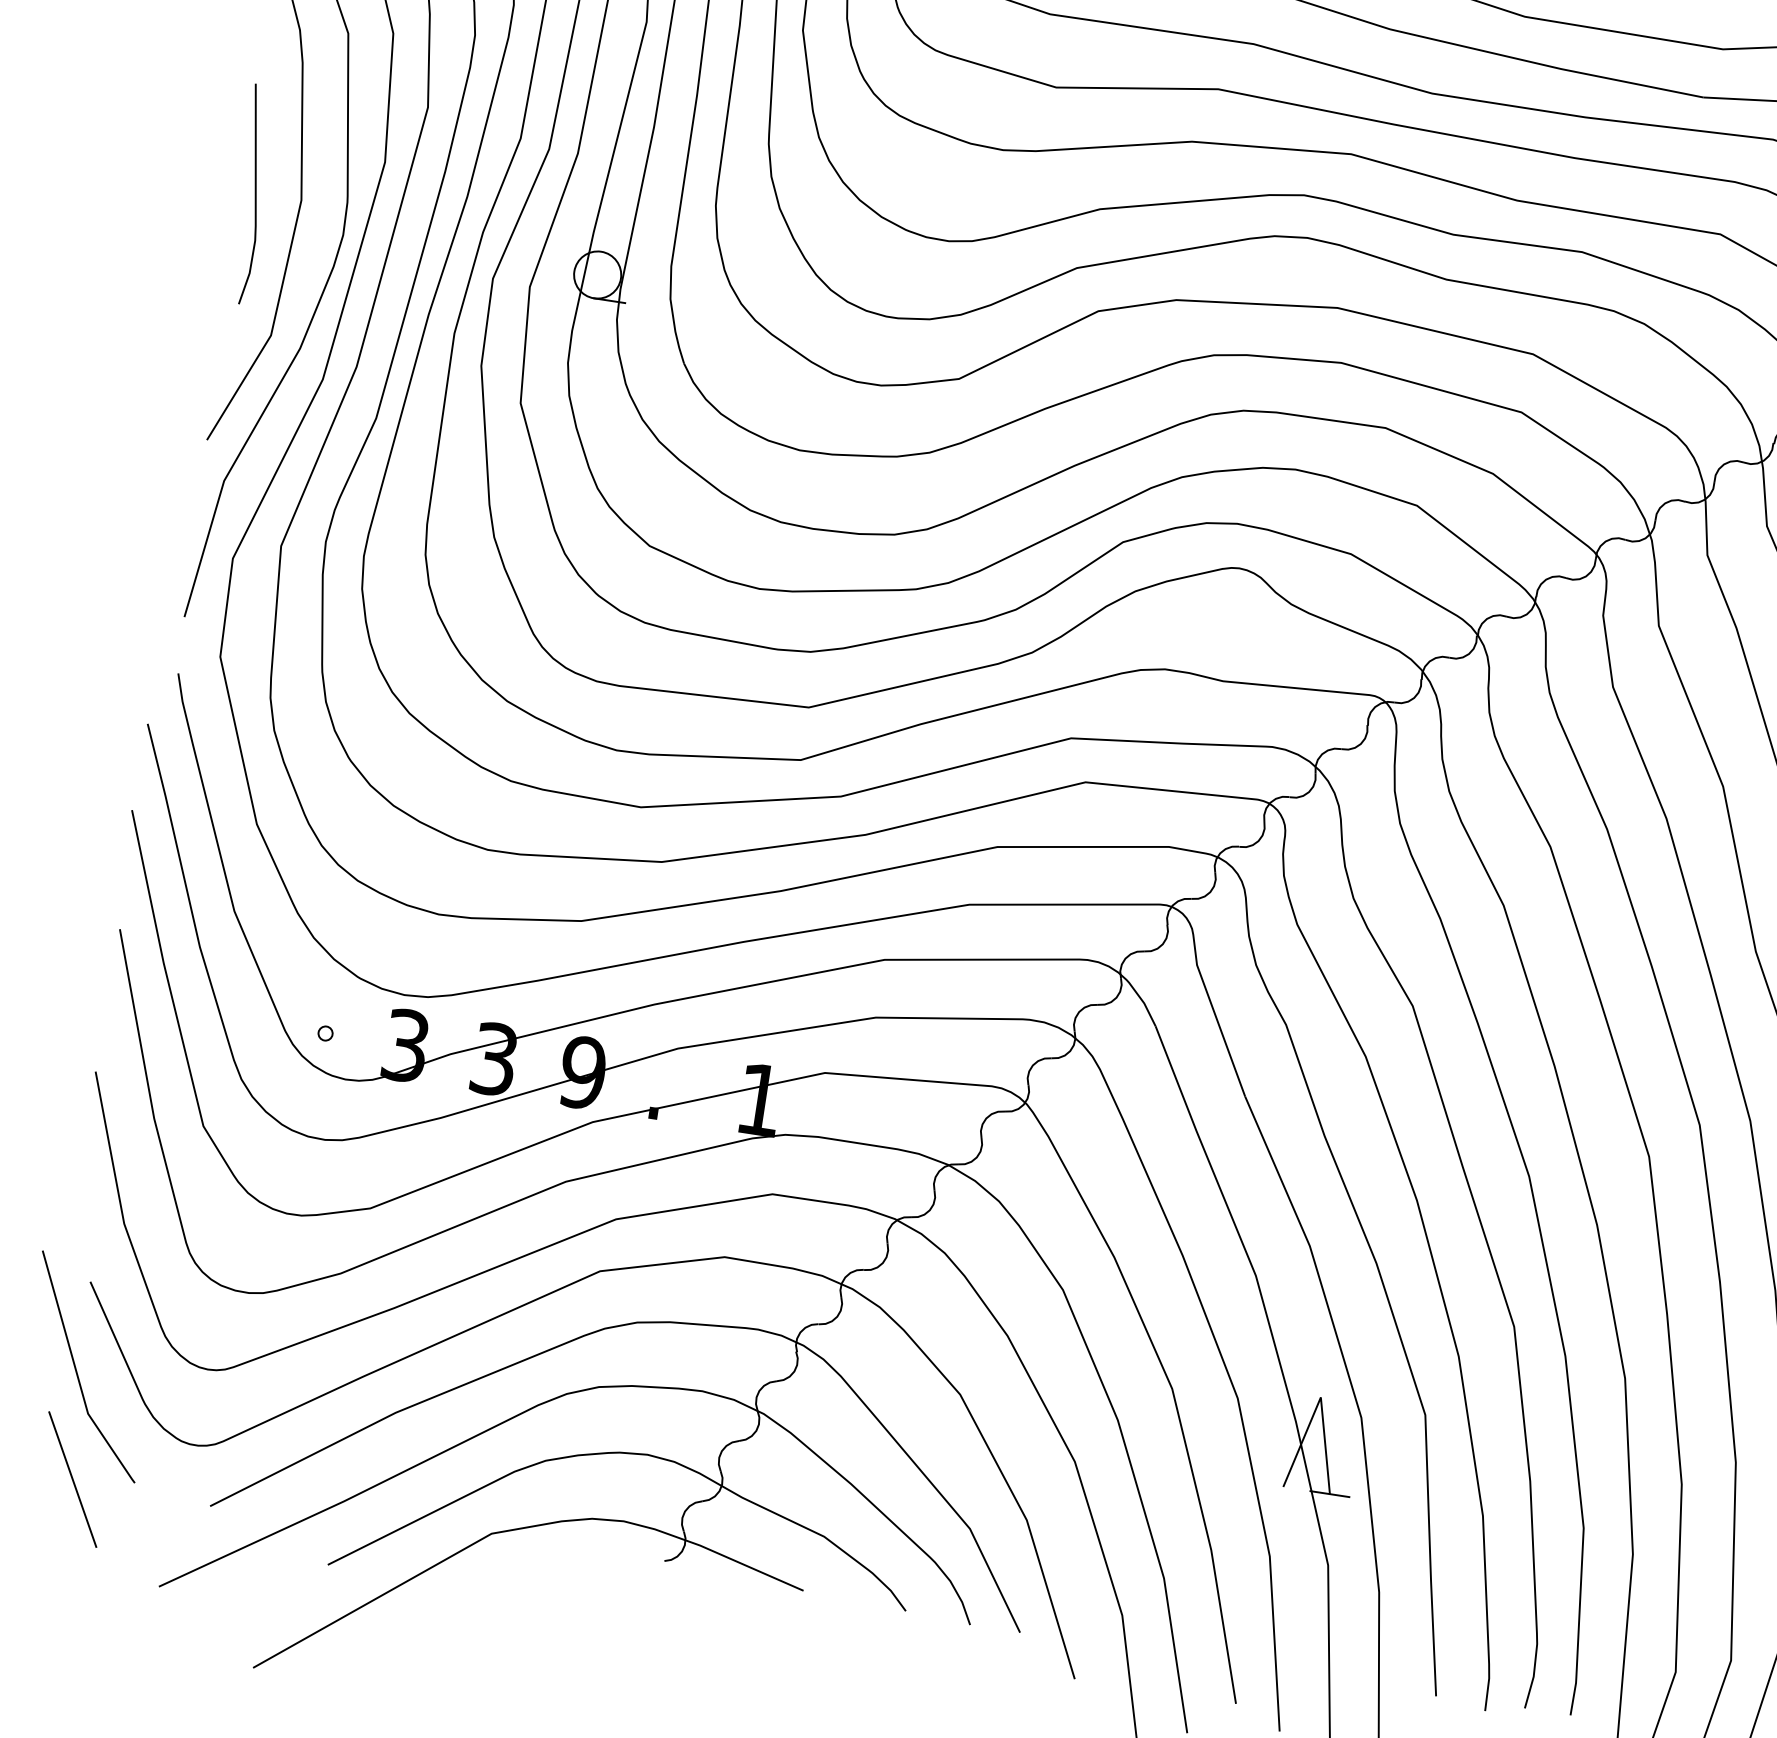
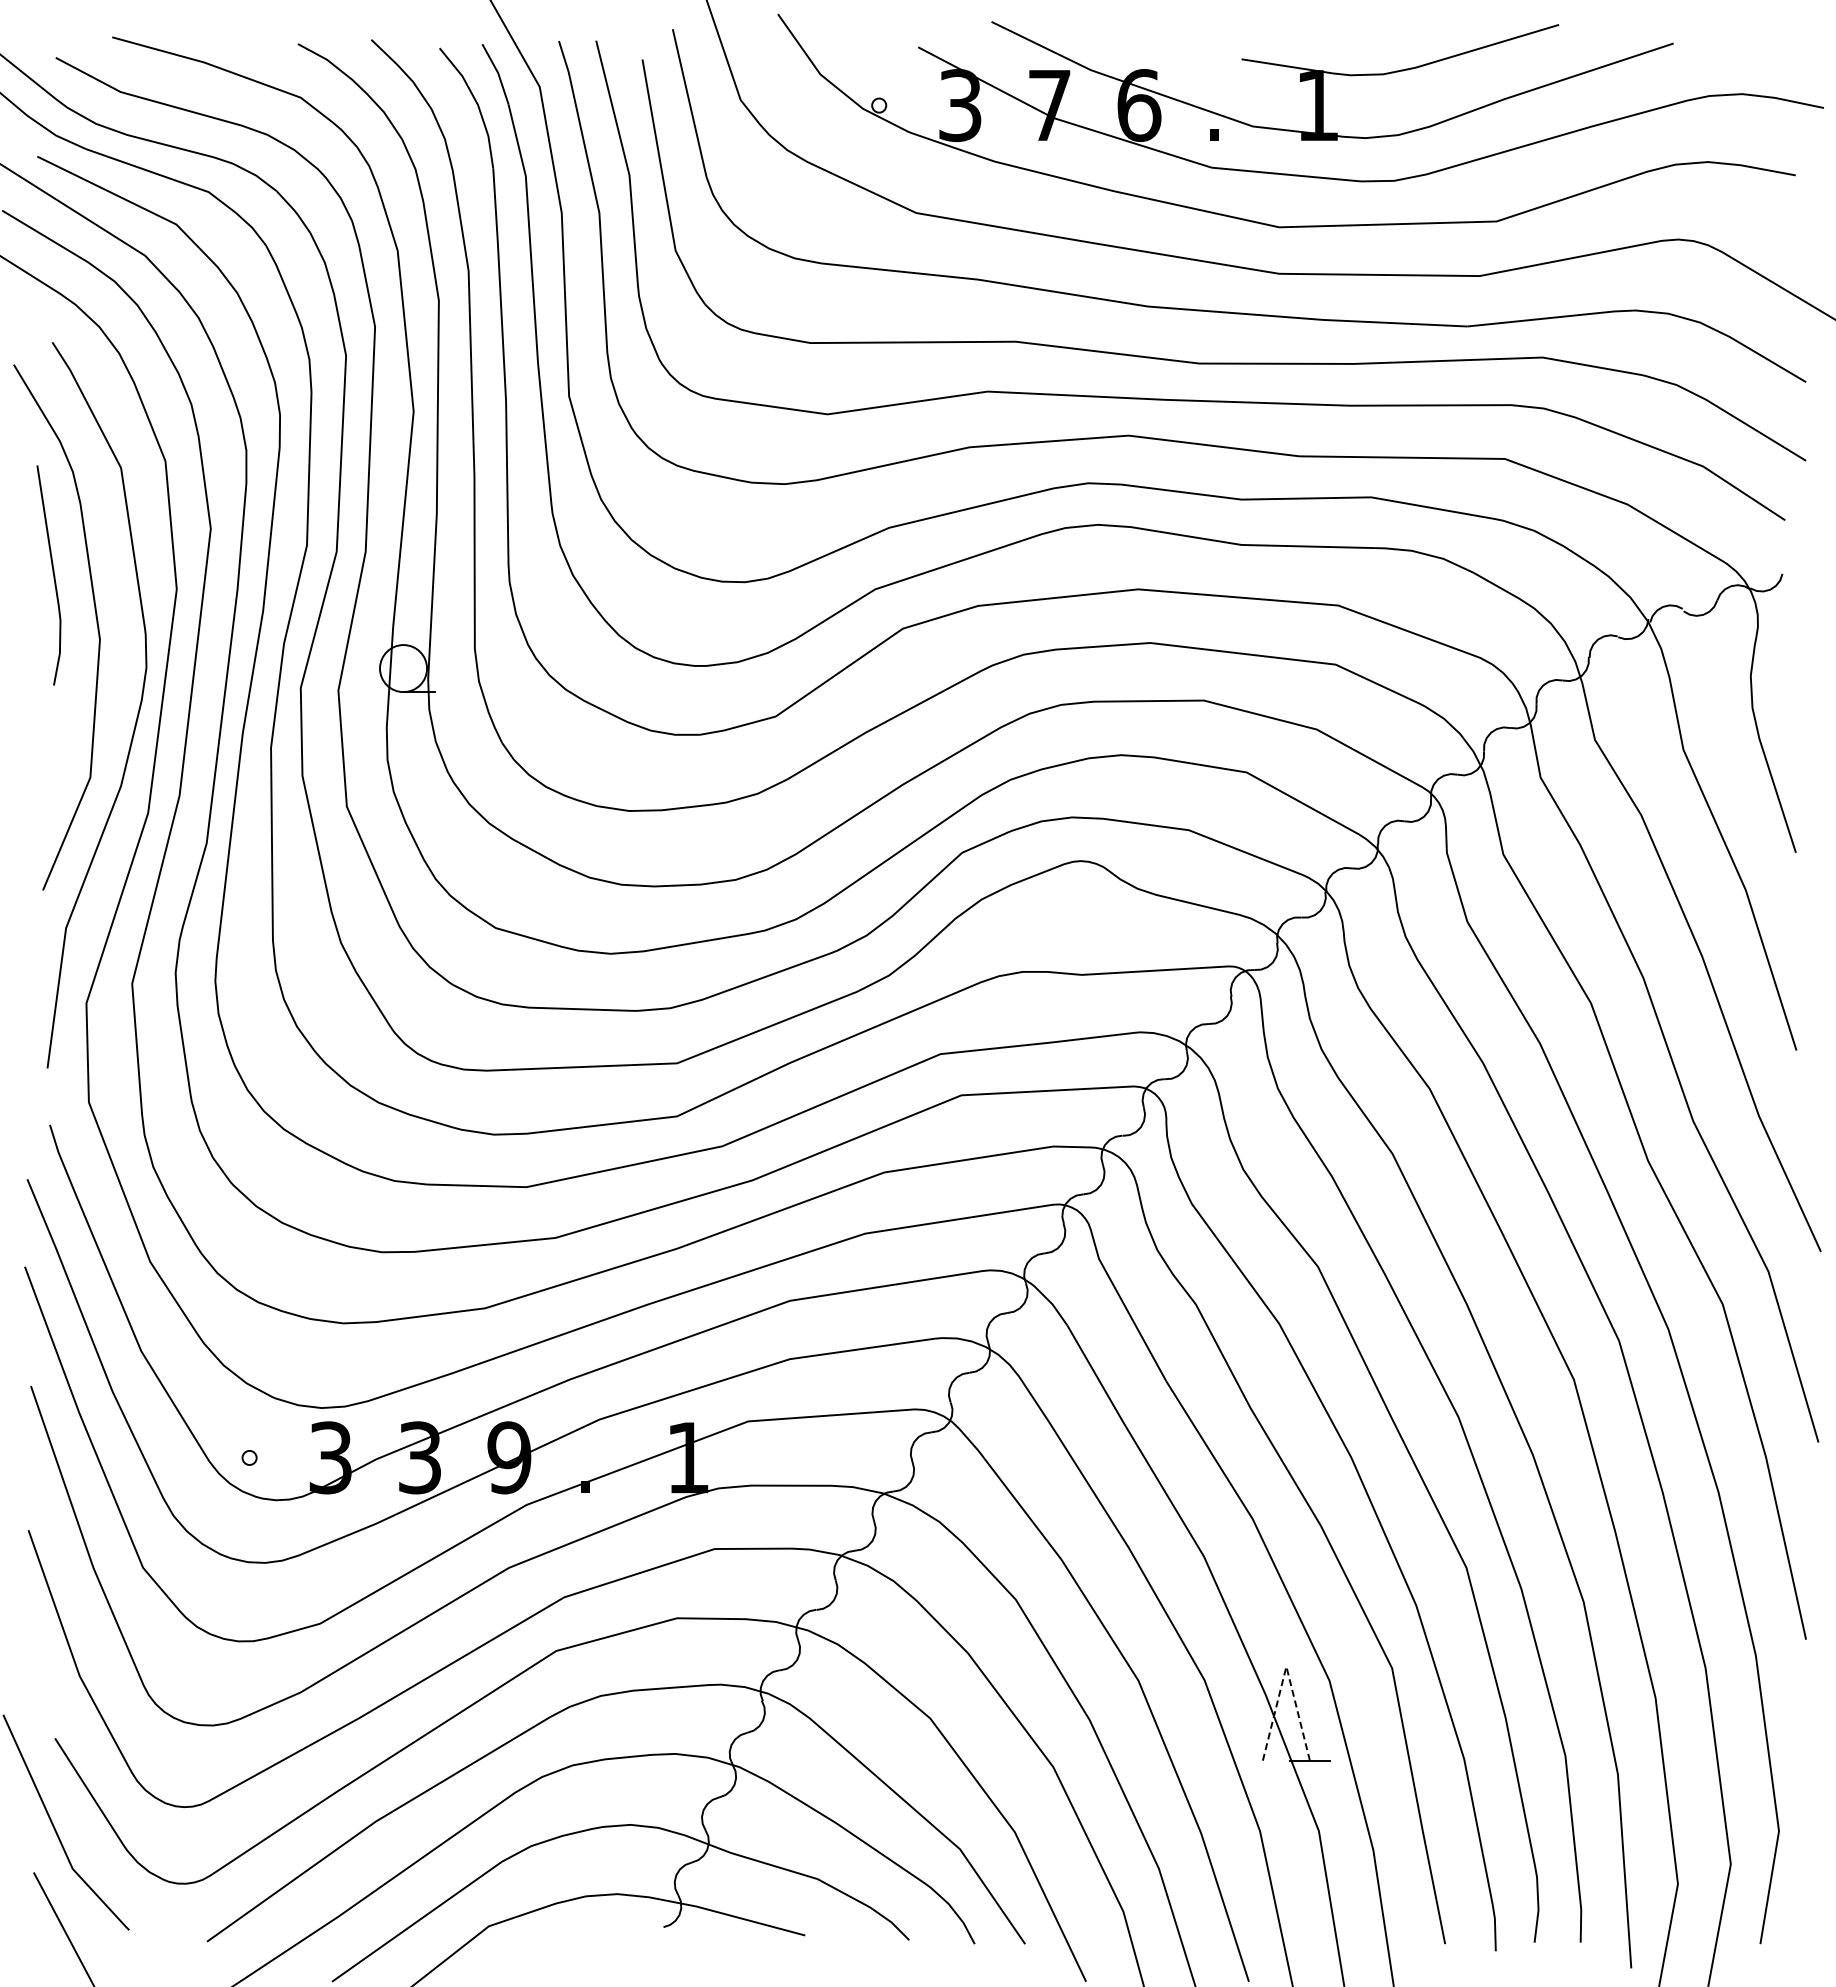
line: (254, 192) -> (52, 572), moved
line: (1320, 1397) -> (1286, 1666), solid -> dashed

